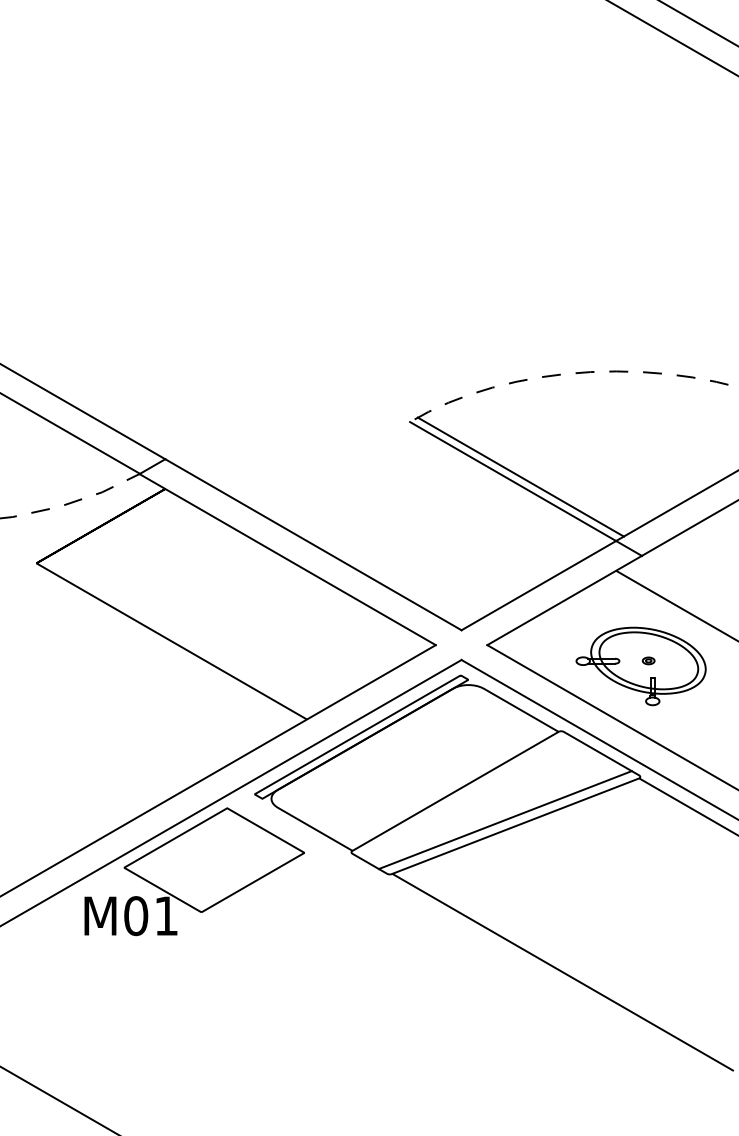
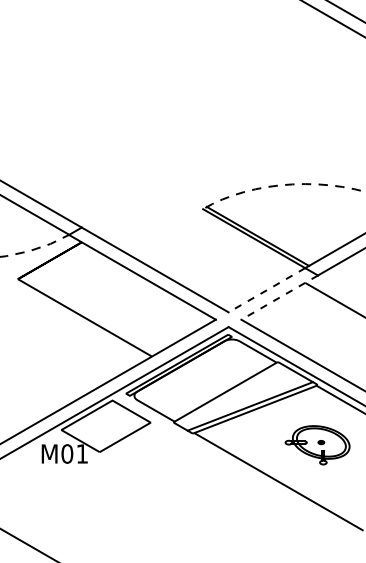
line: (537, 586) -> (266, 290), solid -> dashed
line: (564, 600) -> (279, 297), solid -> dashed
part: (640, 666) -> (317, 445), moved

